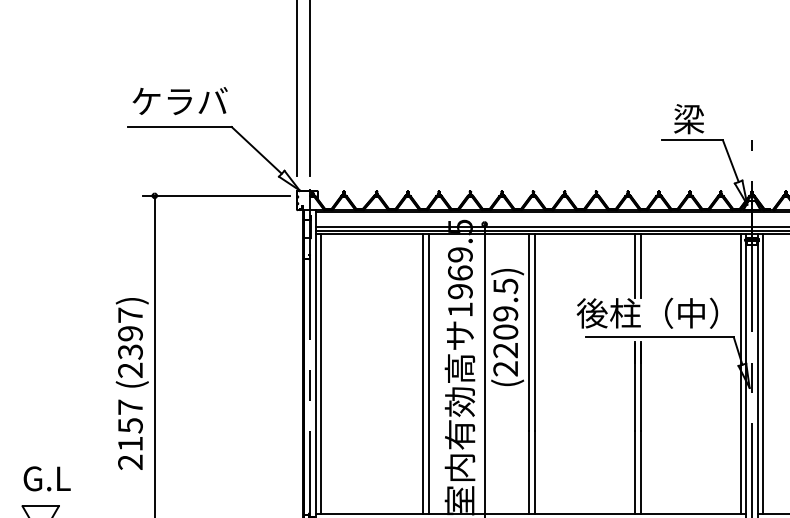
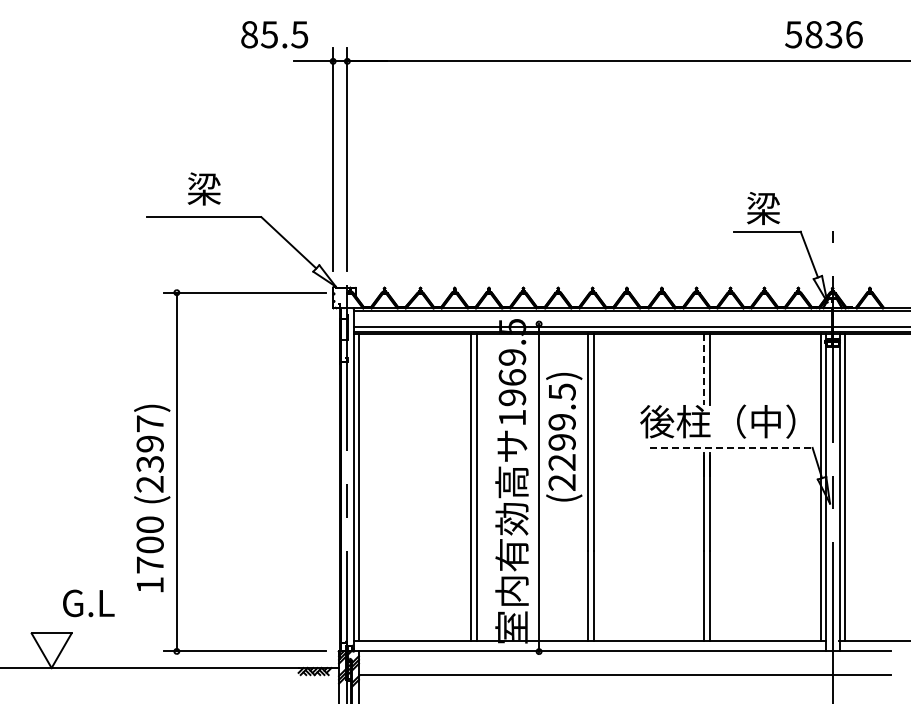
text: (179, 100) -> (204, 188), ケラバ -> 梁
line: (635, 266) -> (704, 370), solid -> dashed
text: (505, 332) -> (561, 442), (2209.5) -> (2299.5)
line: (659, 336) -> (731, 447), solid -> dashed
text: (129, 434) -> (149, 554), 2157 -> 1700
text: (46, 478) -> (88, 603), moved

